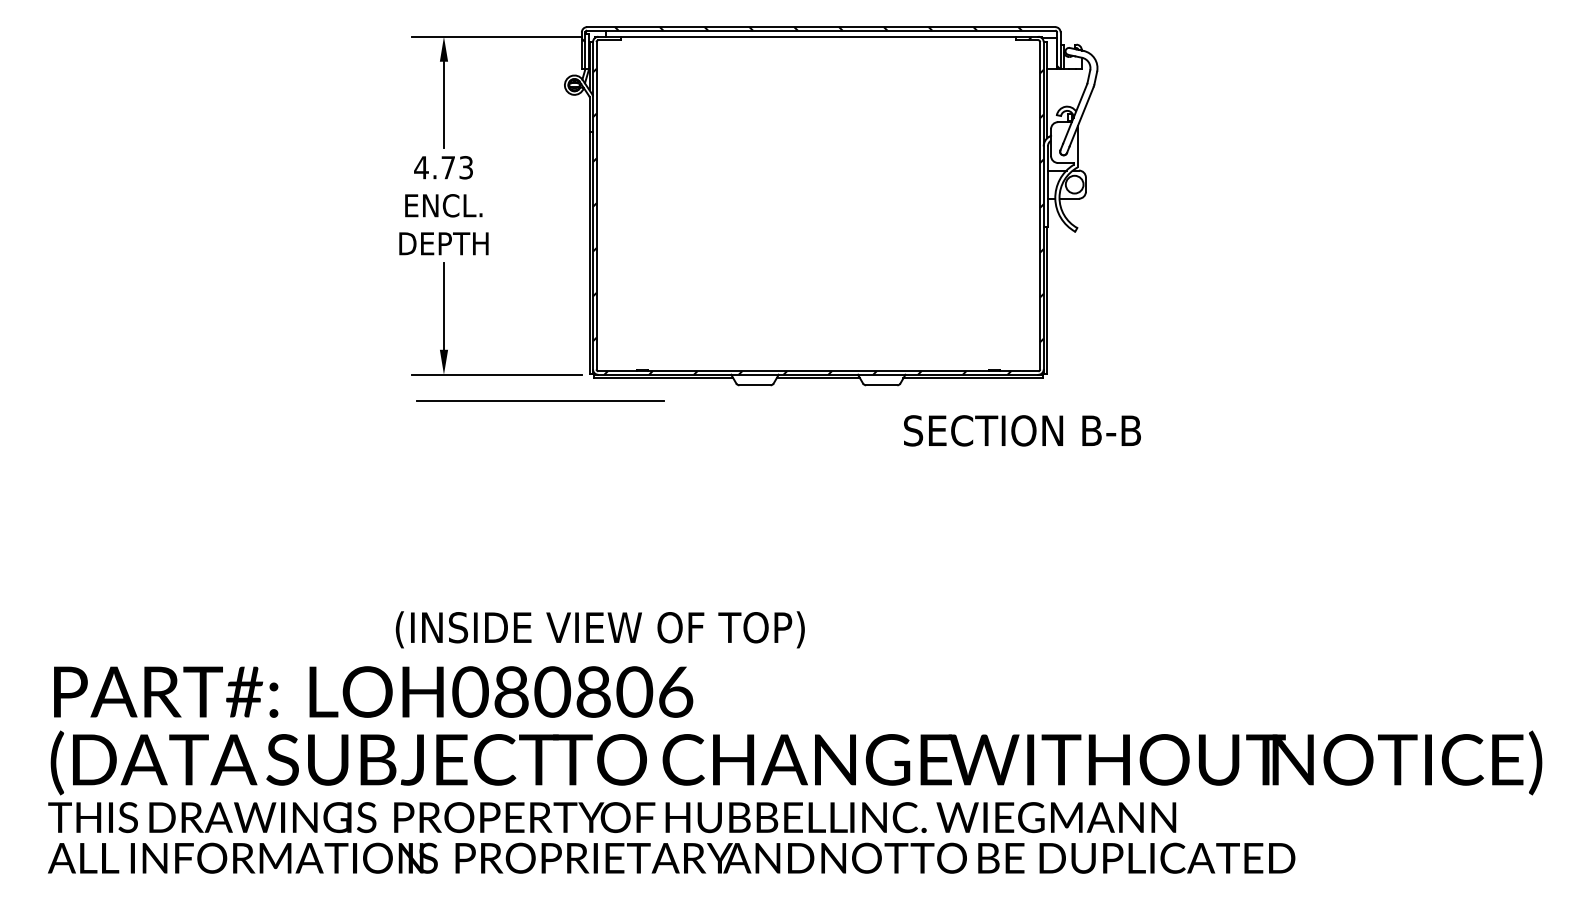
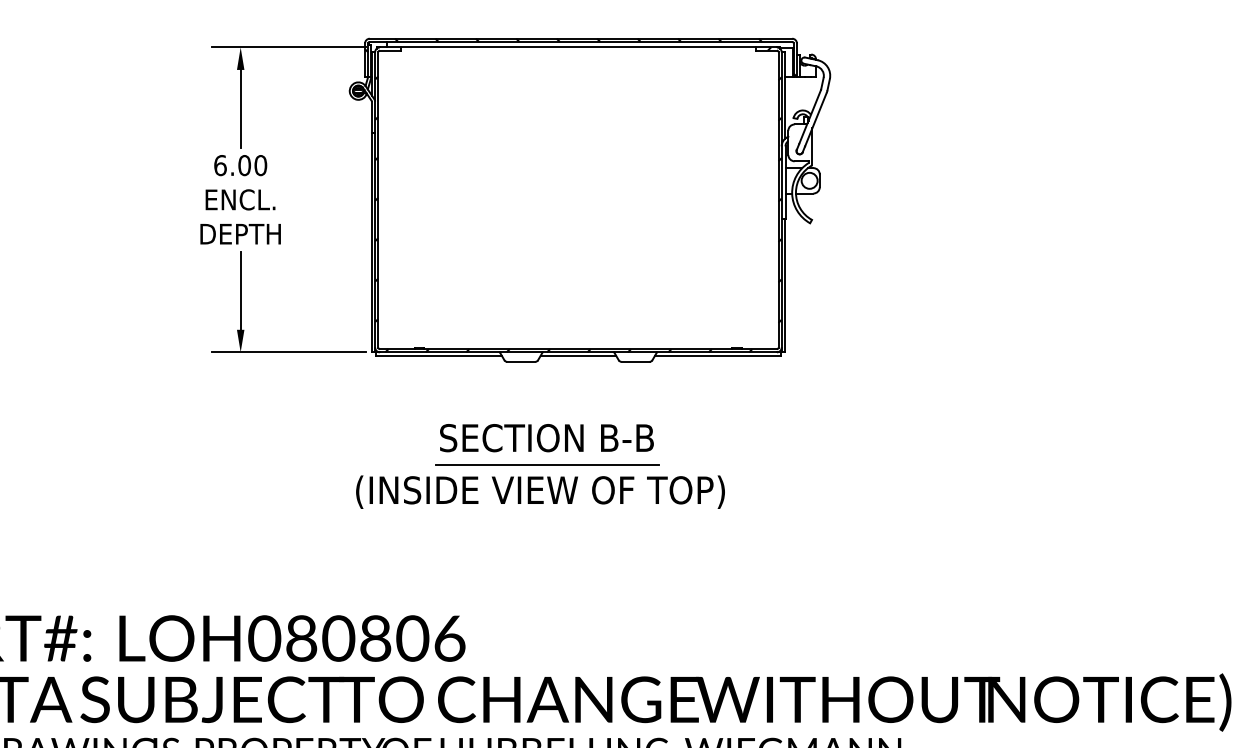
text: (443, 167) -> (240, 165), 4.73 -> 6.00
line: (540, 400) -> (547, 464), moved
text: (1022, 430) -> (546, 437), moved
text: (599, 629) -> (539, 491), moved

